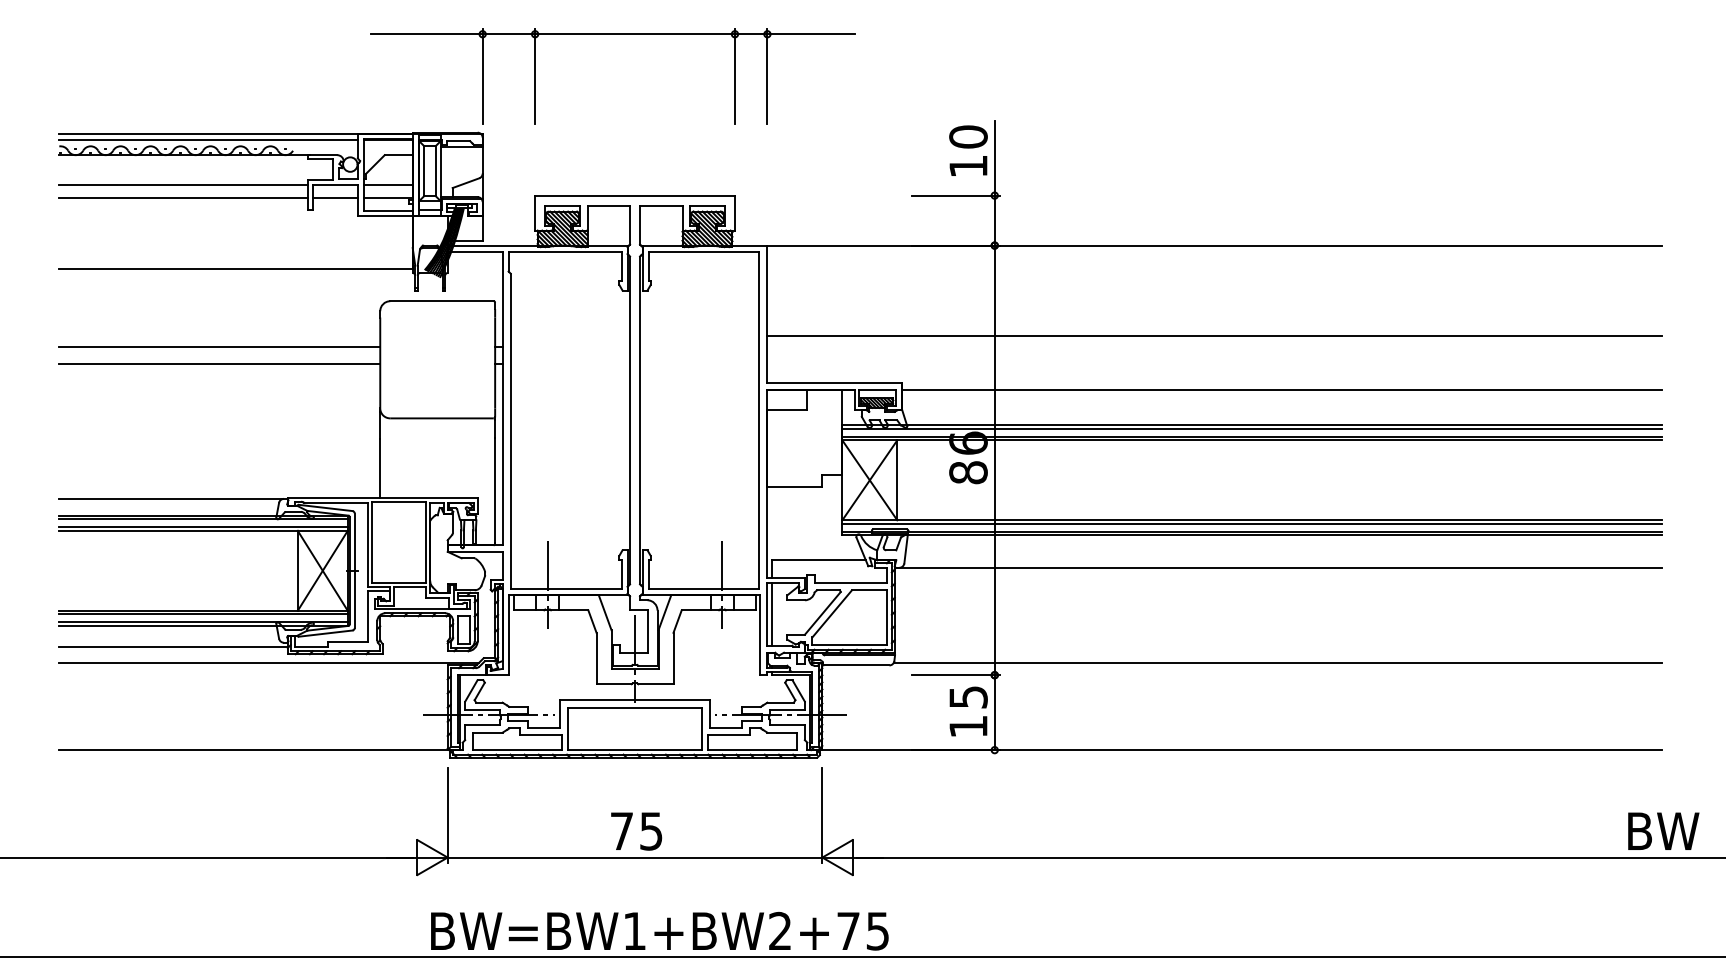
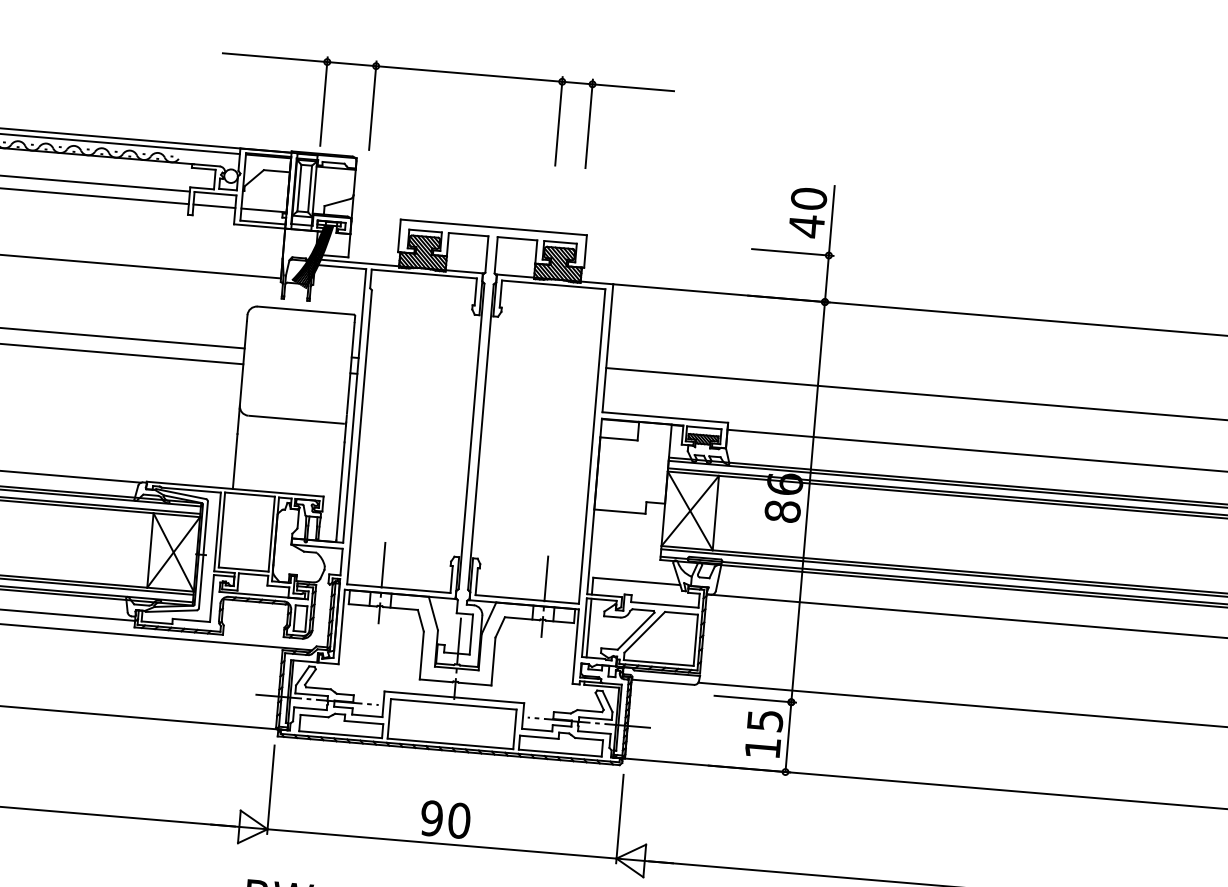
part: (612, 34) -> (448, 72), moved
text: (968, 166) -> (806, 226), 10 -> 40
line: (388, 184) -> (265, 197), removed
text: (636, 831) -> (445, 819), 75 -> 90

